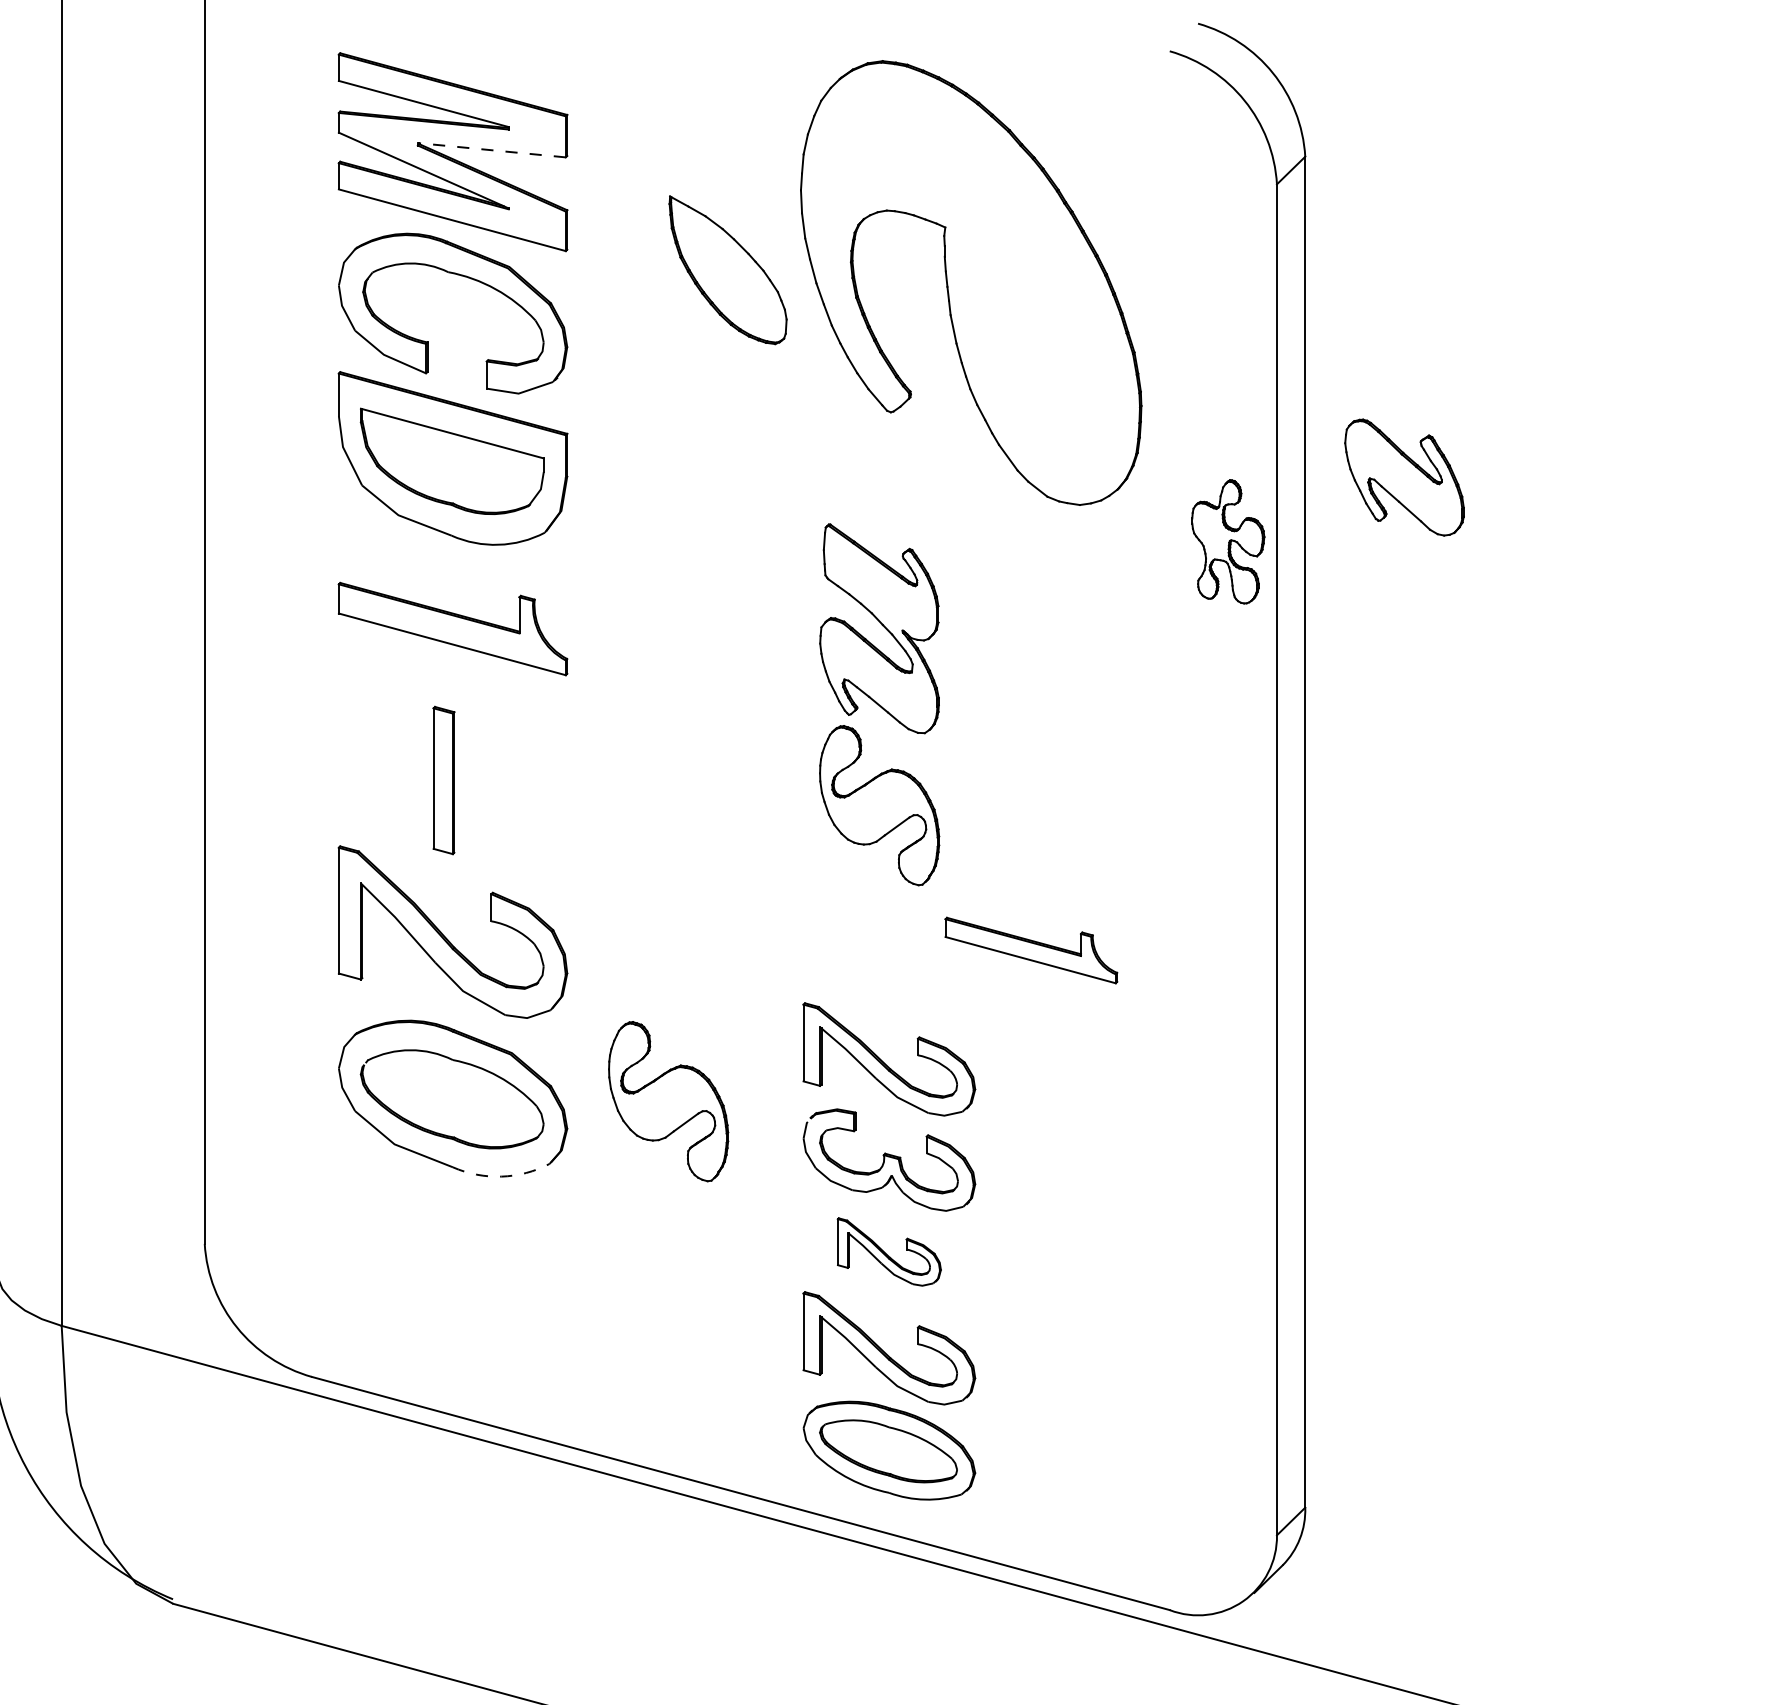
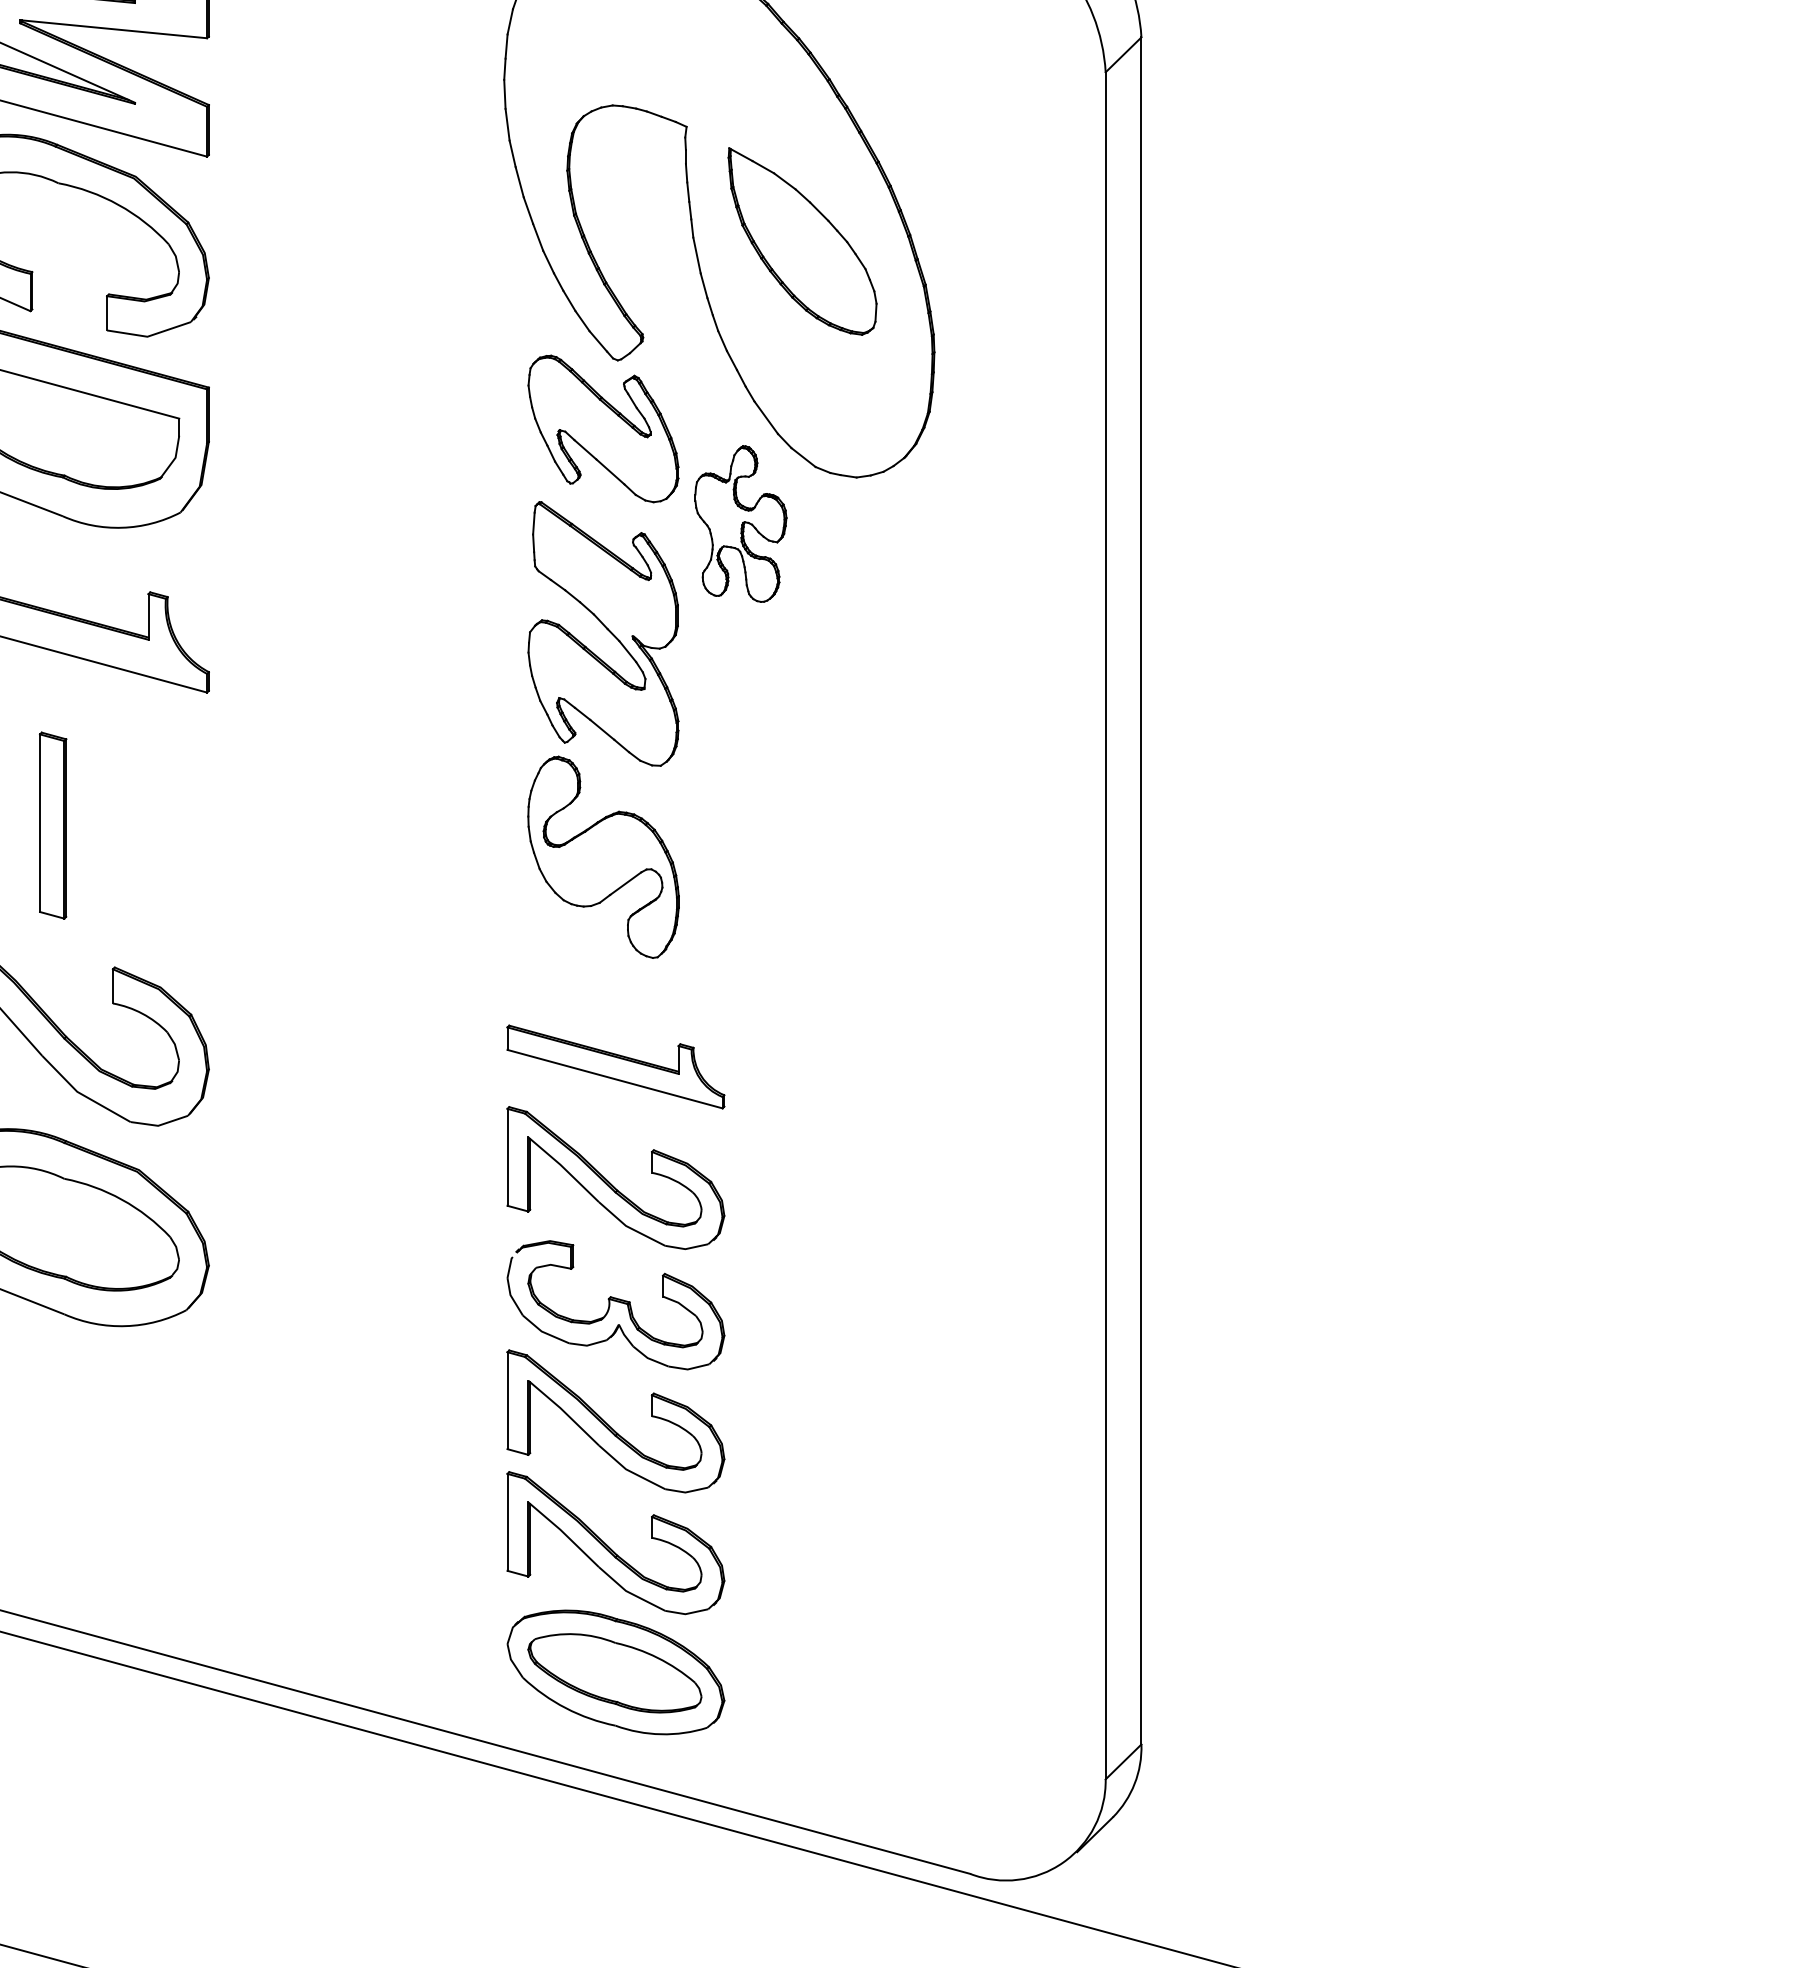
line: (491, 150) -> (113, 29), dashed -> solid
part: (727, 270) -> (801, 241), moved
part: (1404, 477) -> (603, 428), moved
part: (1228, 541) -> (741, 523), moved
part: (1031, 950) -> (616, 1066), moved
part: (668, 1101) -> (336, 1231), removed
arc: (501, 1176) -> (125, 1325), dashed -> solid
part: (889, 1251) -> (616, 1420), size x1.67

